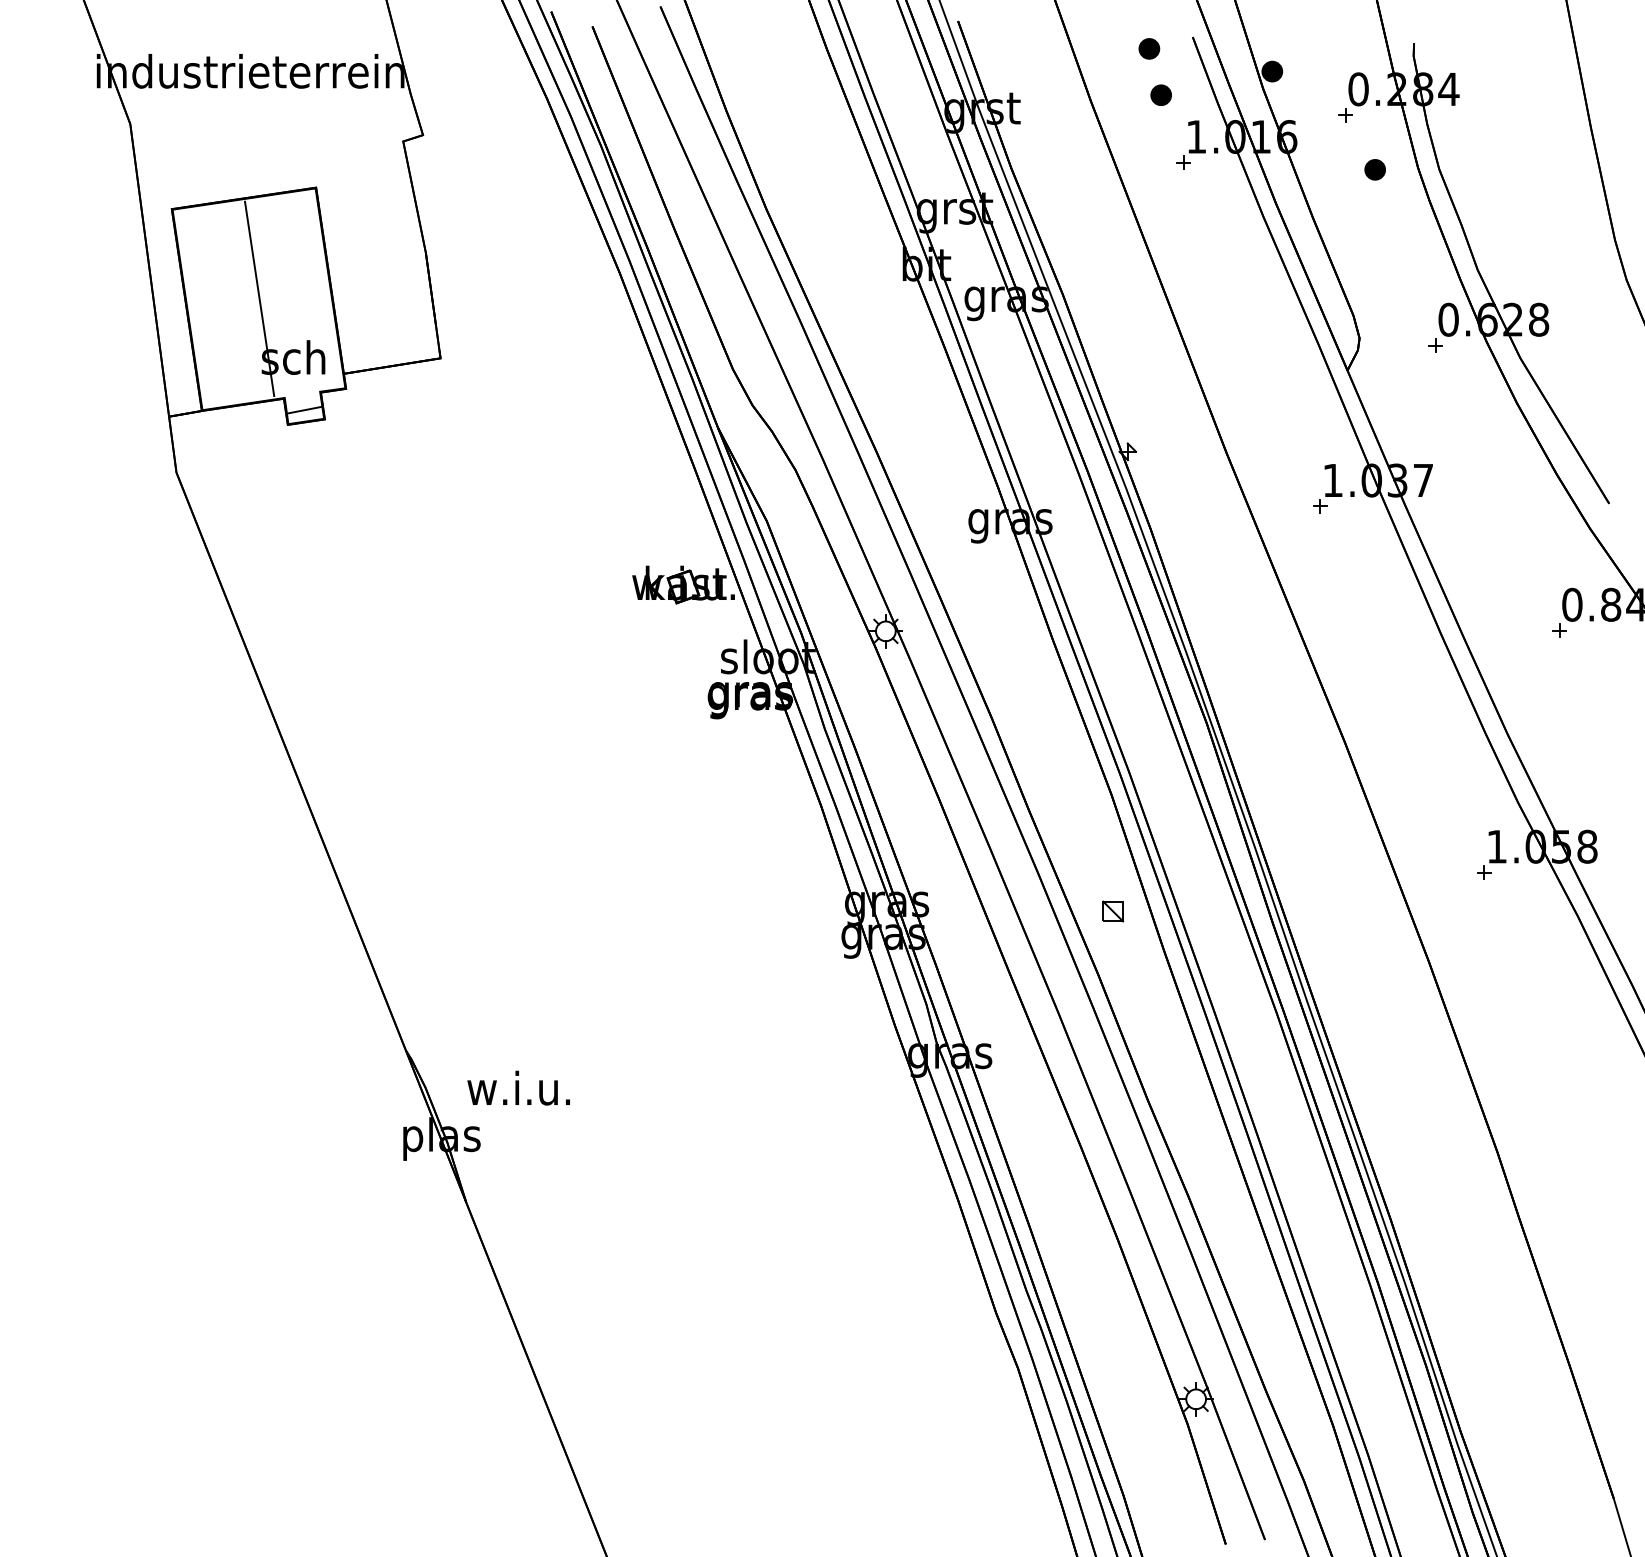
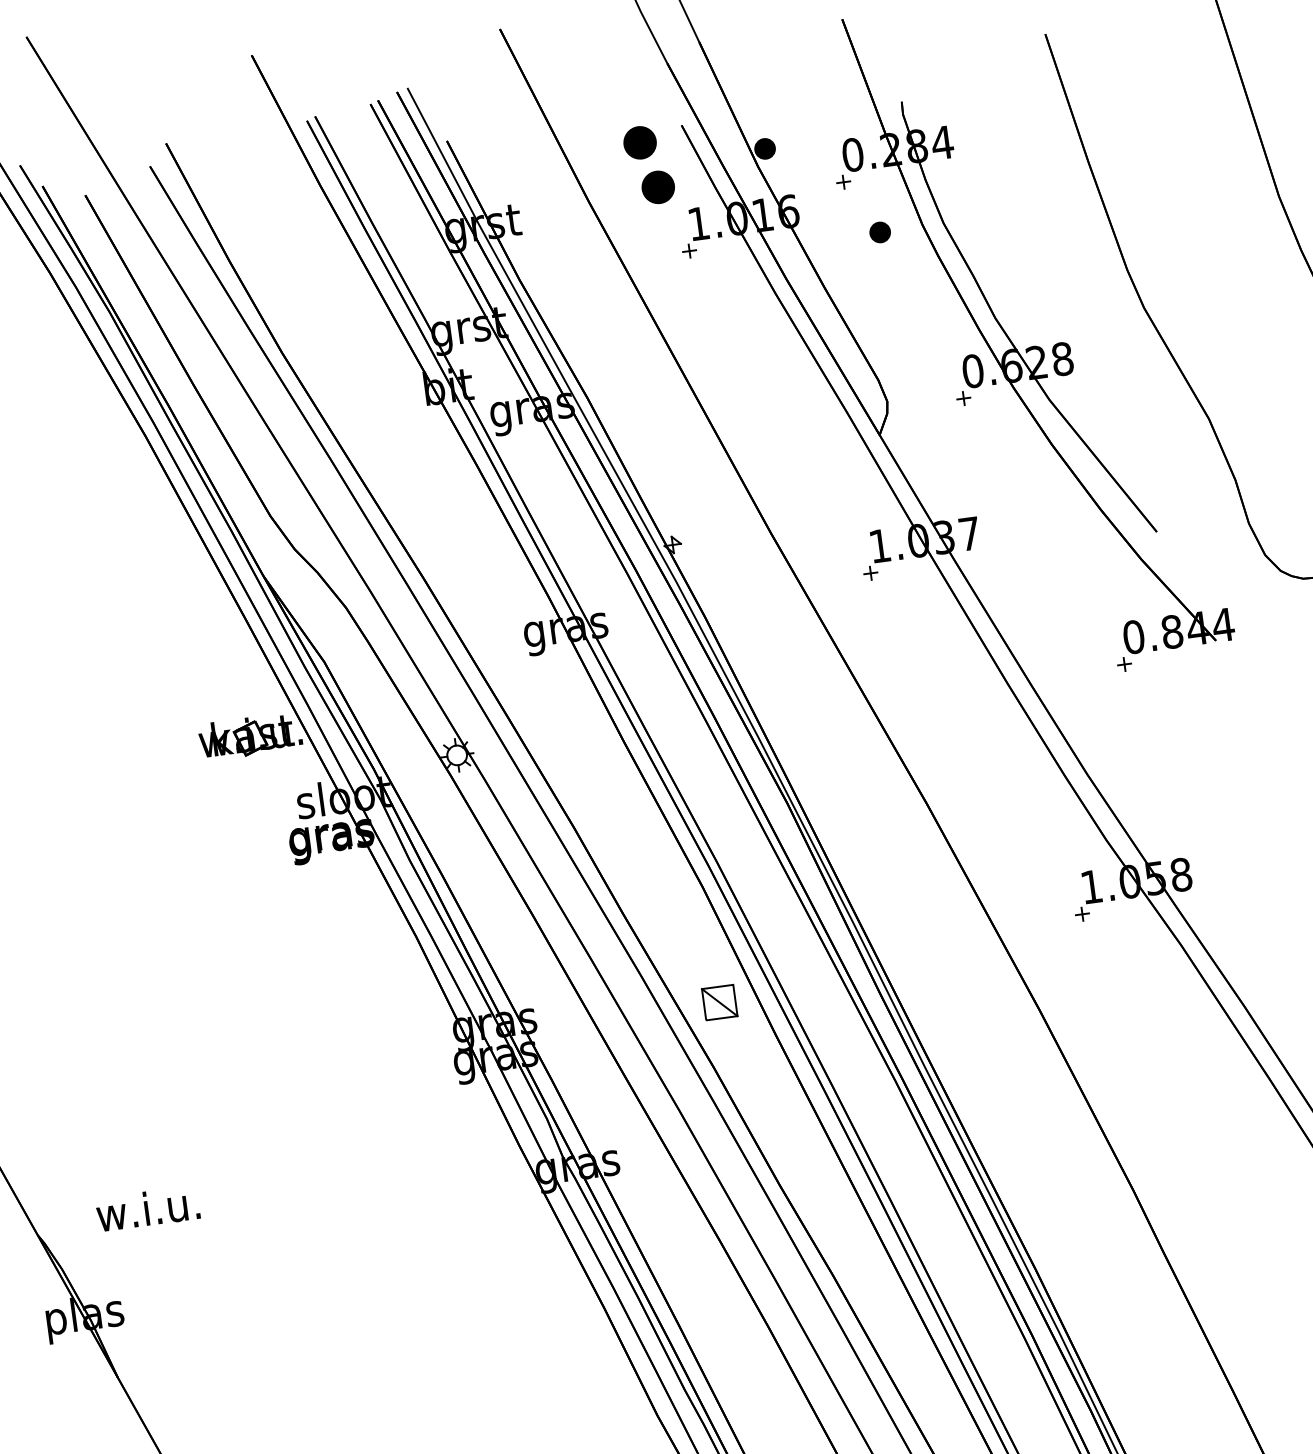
part: (1149, 48) -> (640, 142), size x1.6
part: (1160, 94) -> (657, 186), size x1.6
part: (1113, 911) -> (720, 1002), size x1.6
text: (518, 1087) -> (147, 1208), moved

